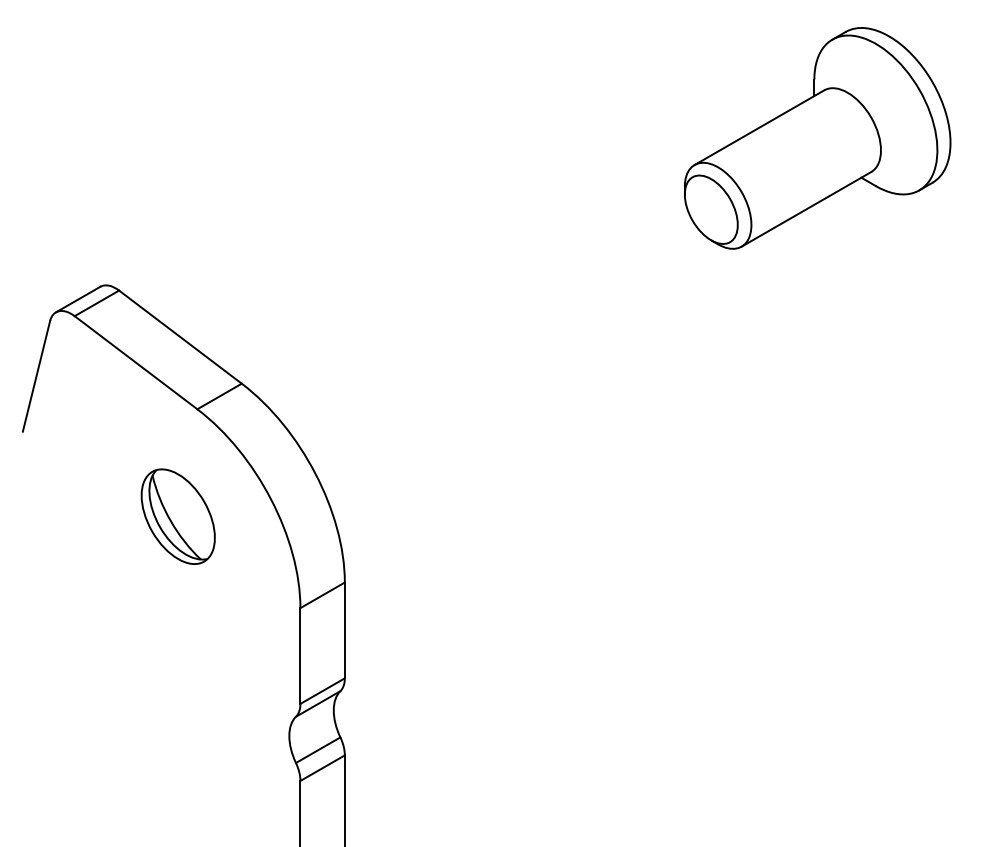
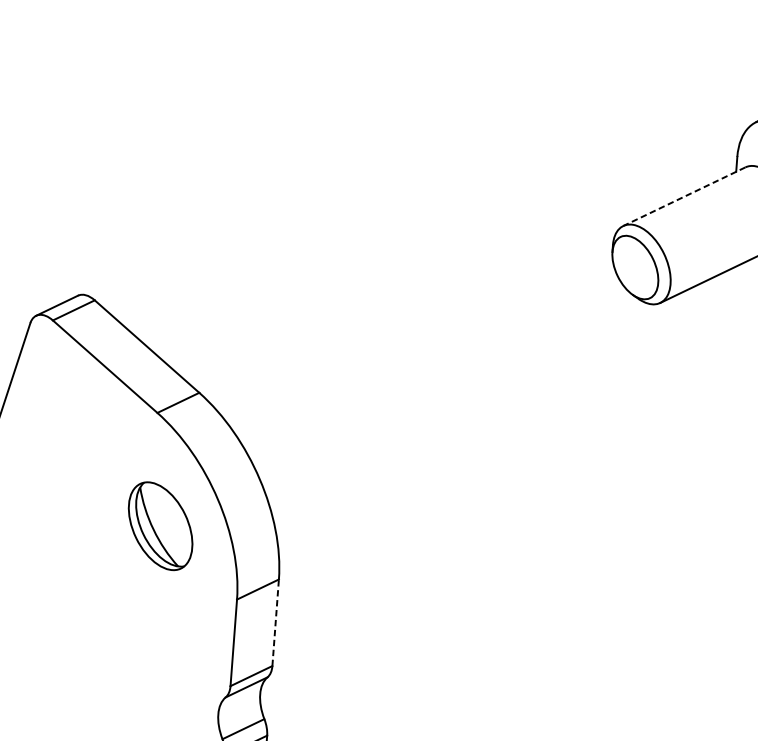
line: (759, 127) -> (684, 196), solid -> dashed
part: (177, 516) -> (159, 525), moved
line: (344, 630) -> (275, 622), solid -> dashed

